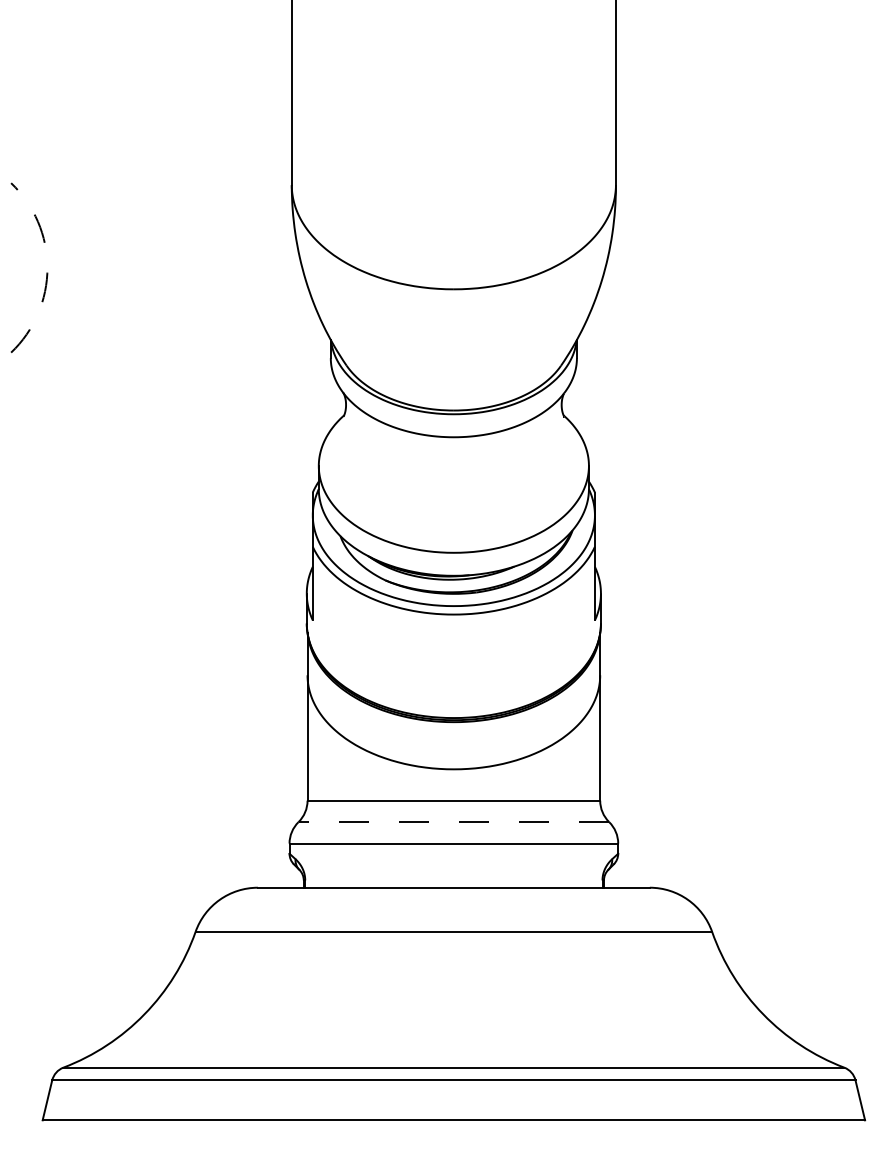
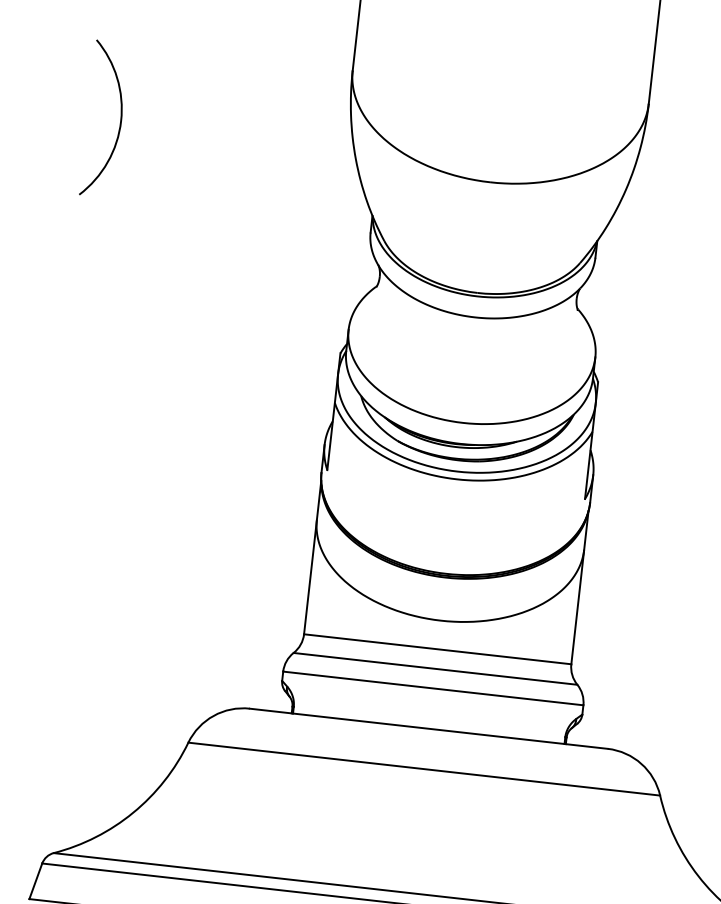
arc: (47, 267) -> (121, 120), dashed -> solid
line: (453, 822) -> (435, 669), dashed -> solid

